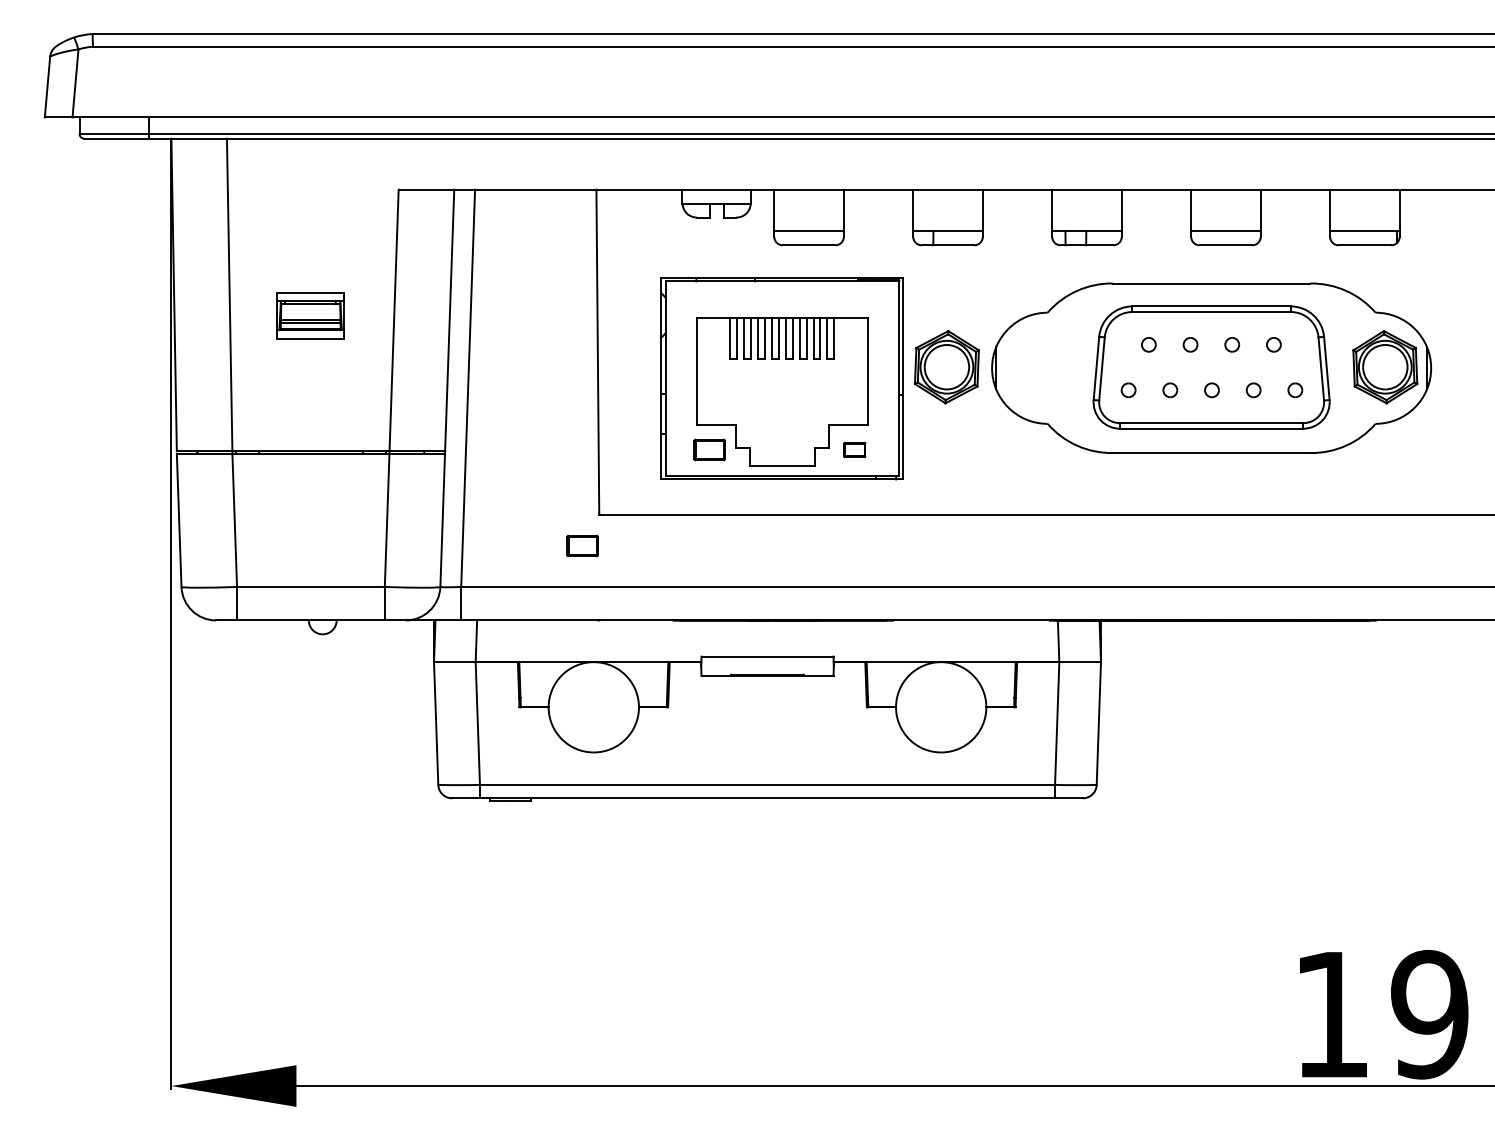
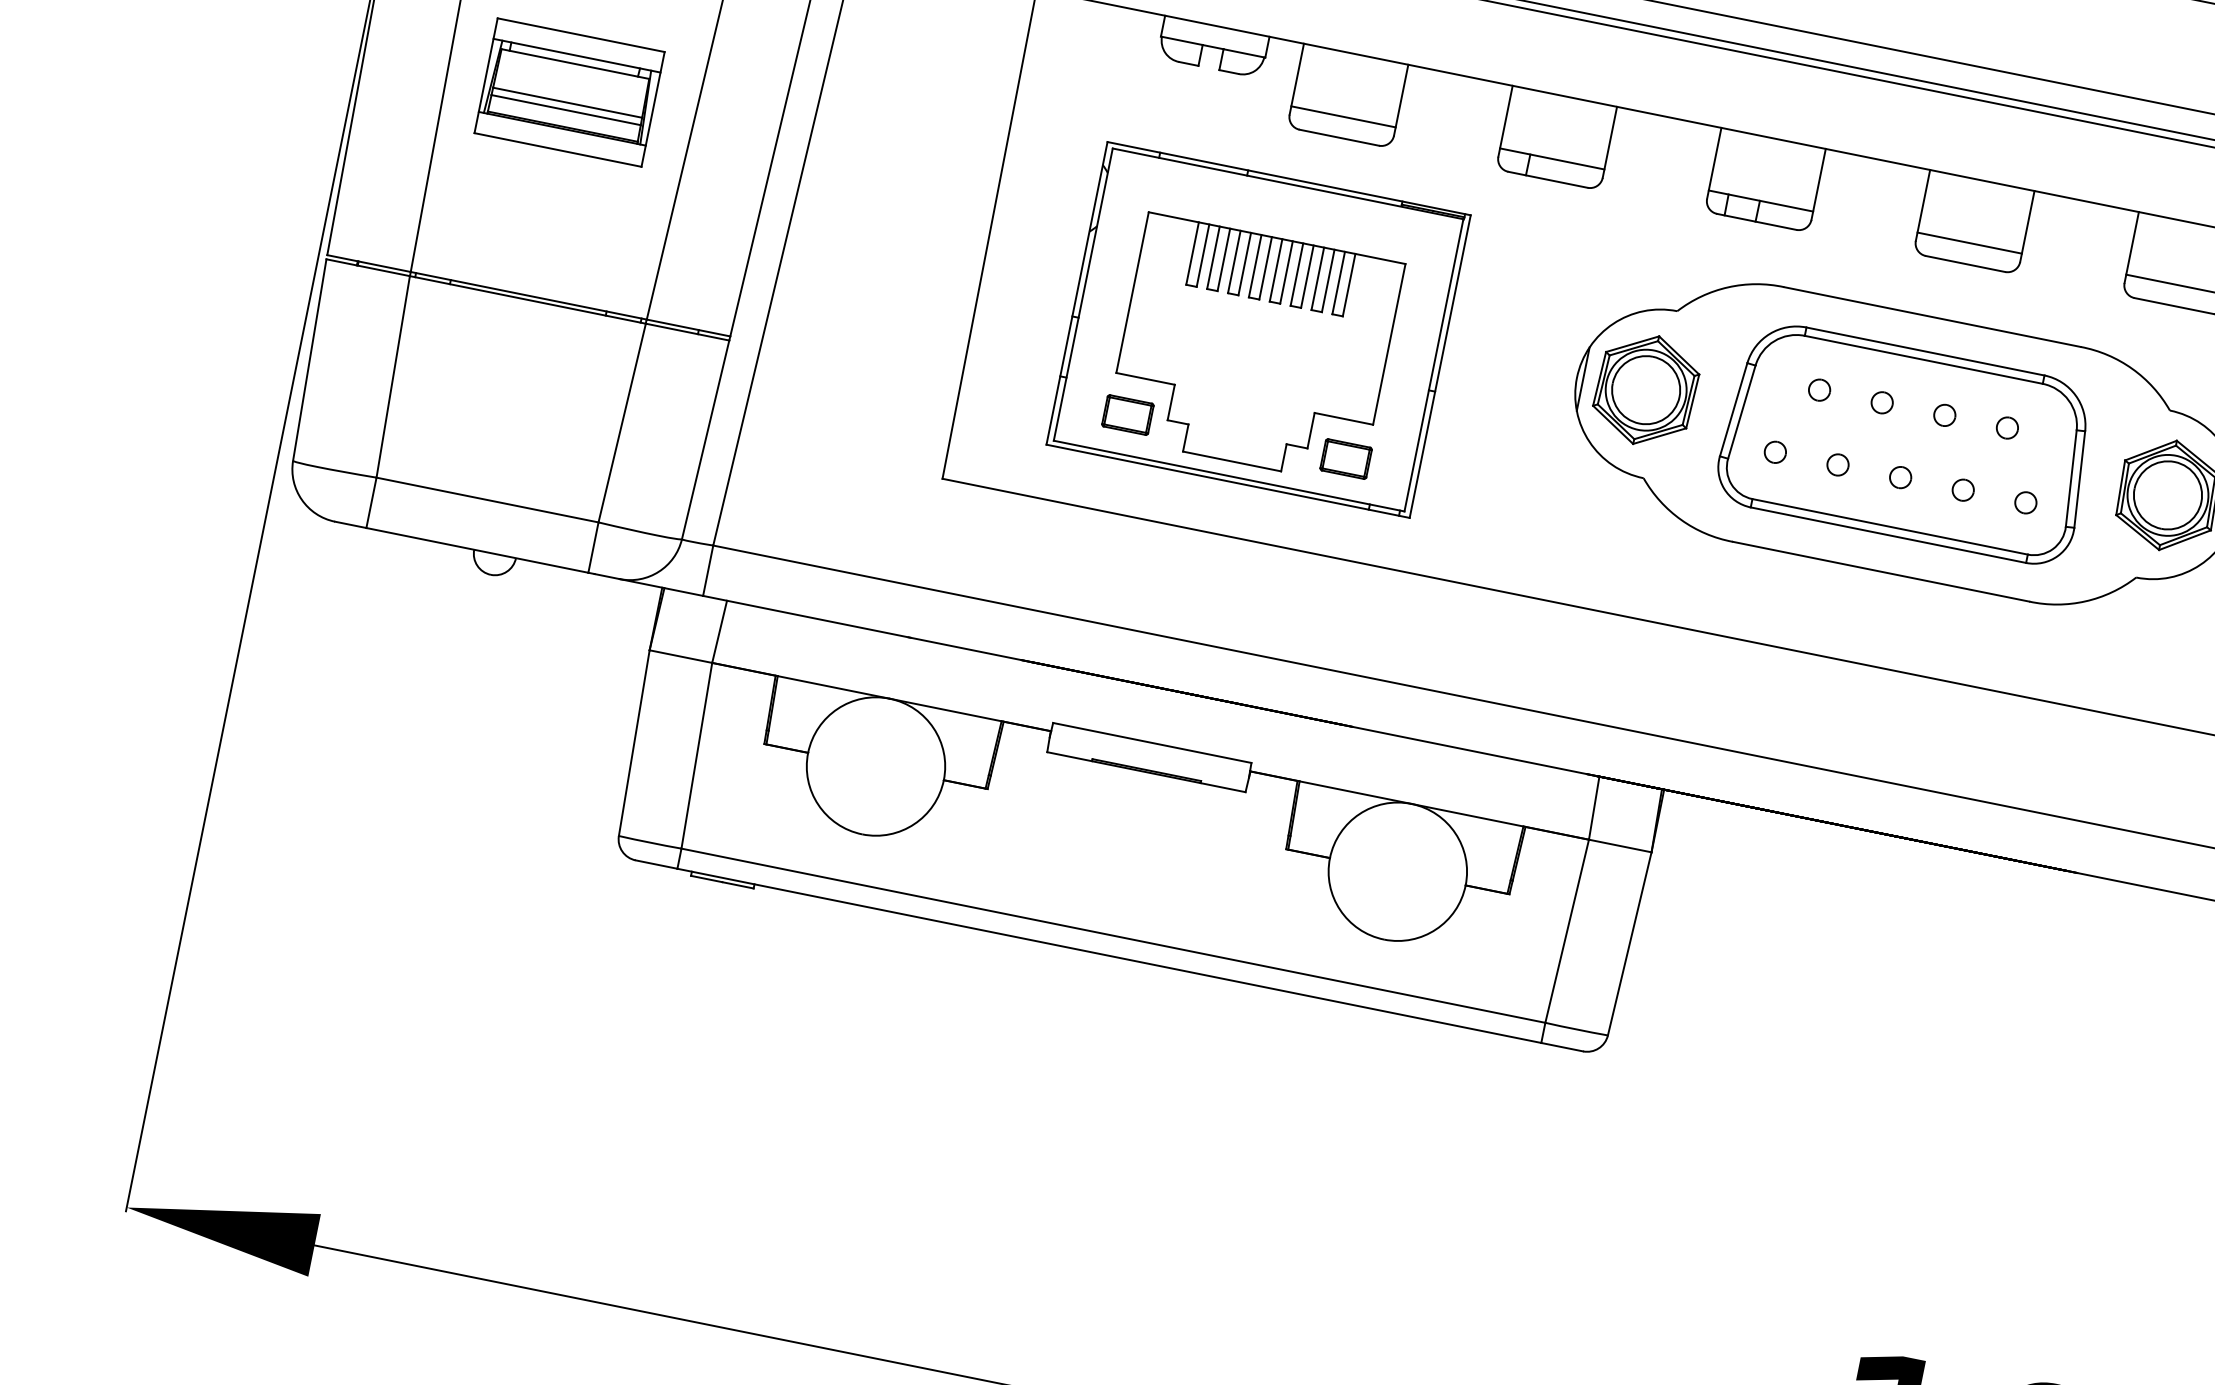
part: (310, 315) -> (569, 92), size x1.67
part: (946, 367) -> (1645, 390), moved
part: (854, 449) -> (1345, 458), size x1.43
part: (582, 545) -> (908, 520), removed

